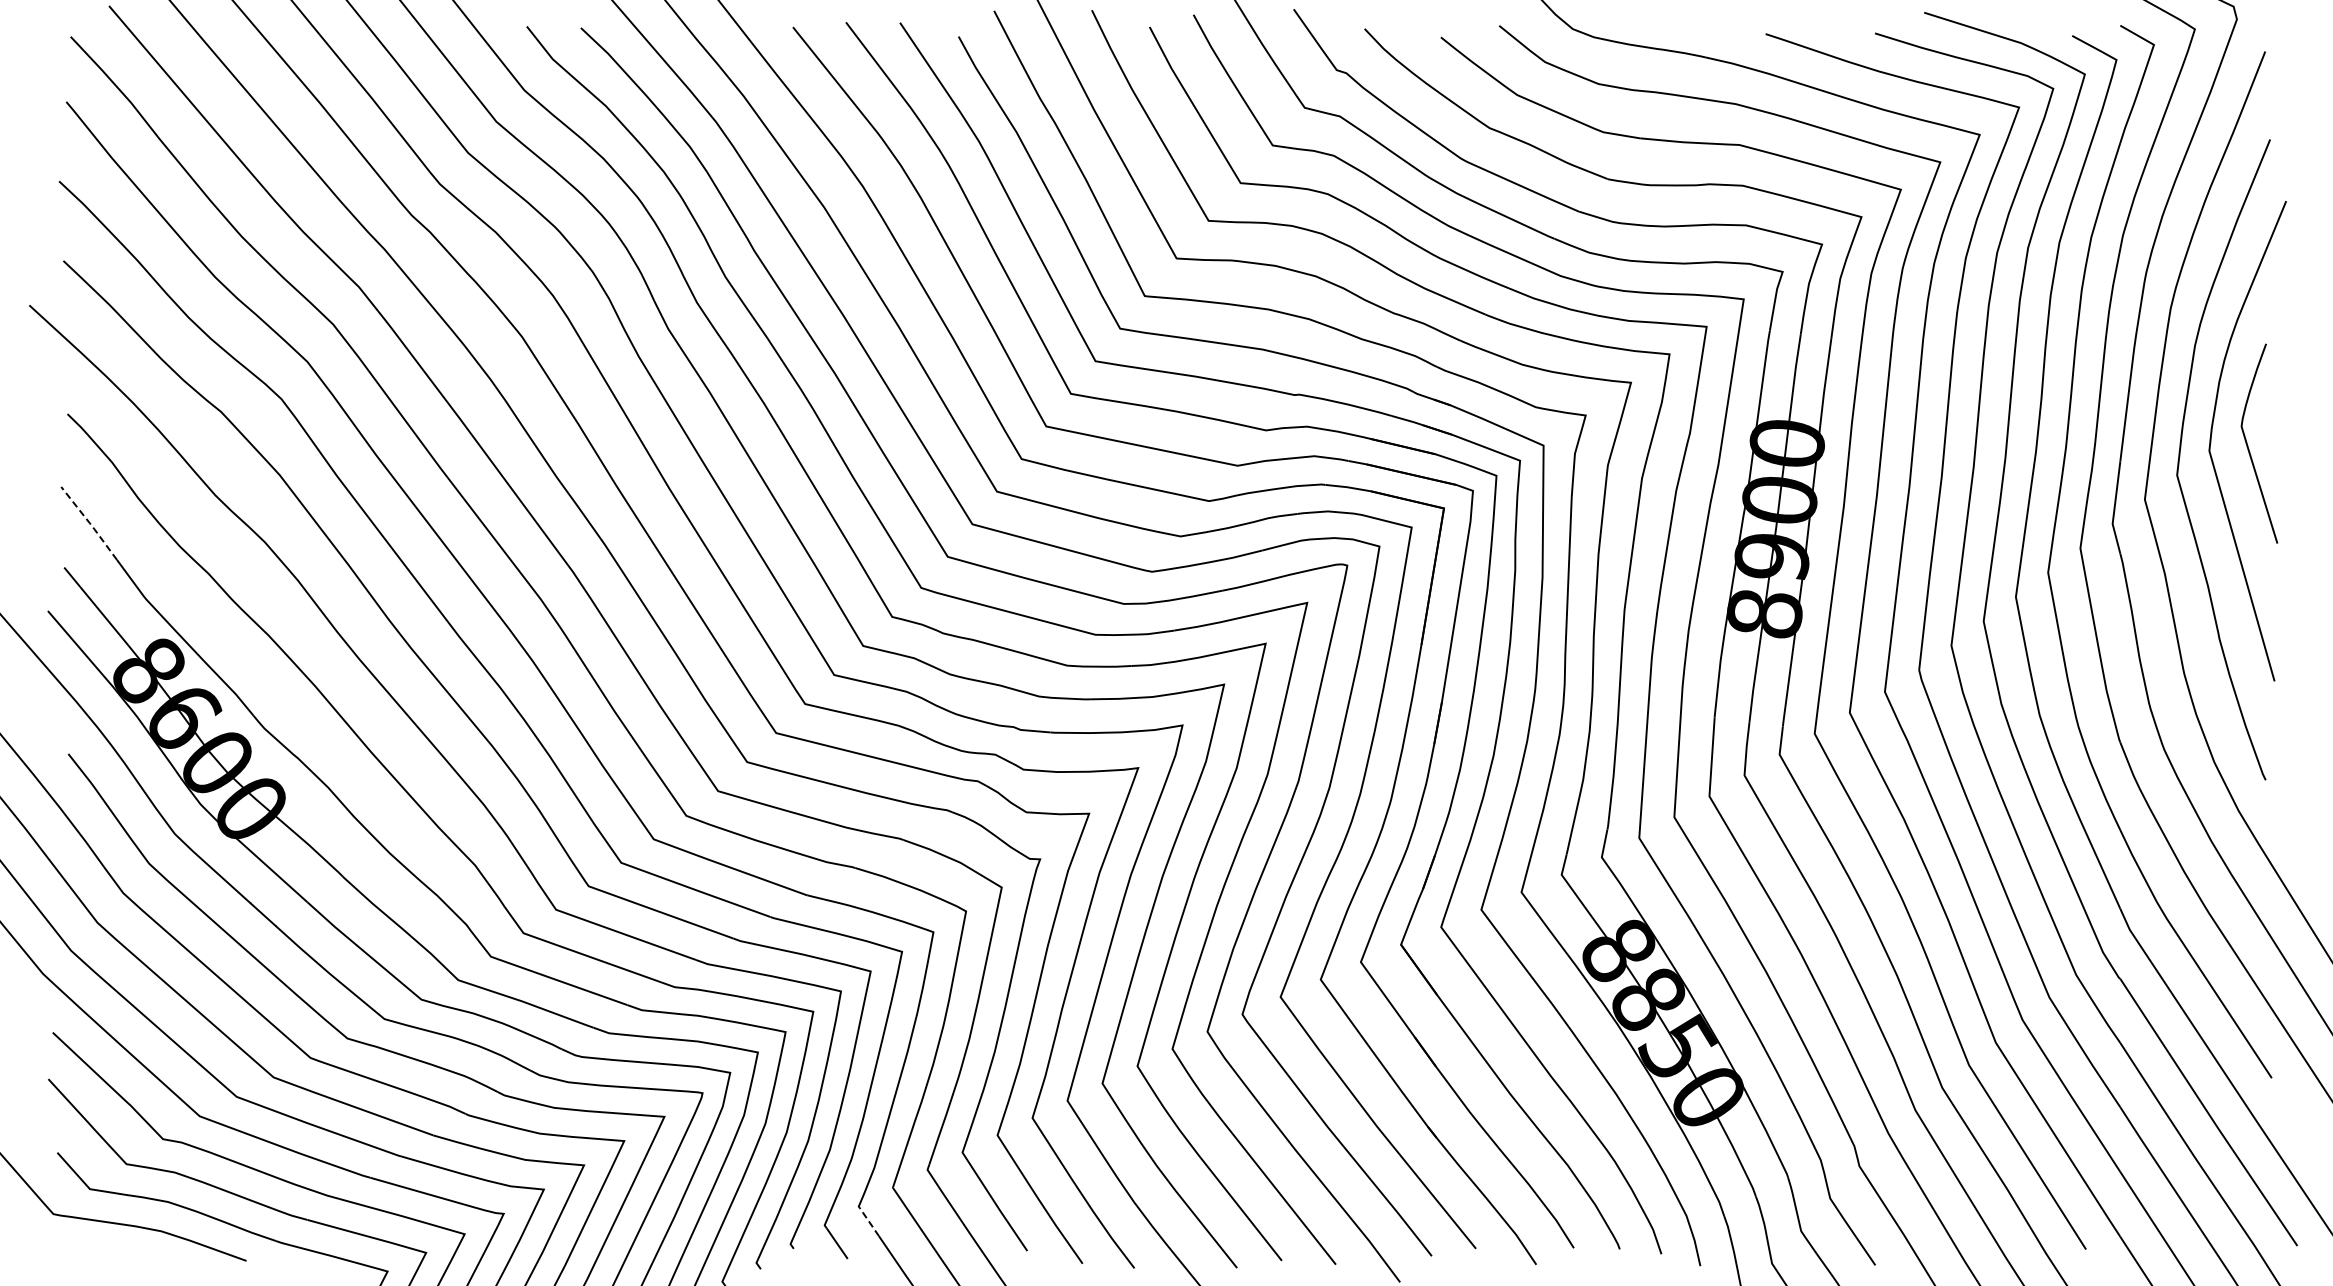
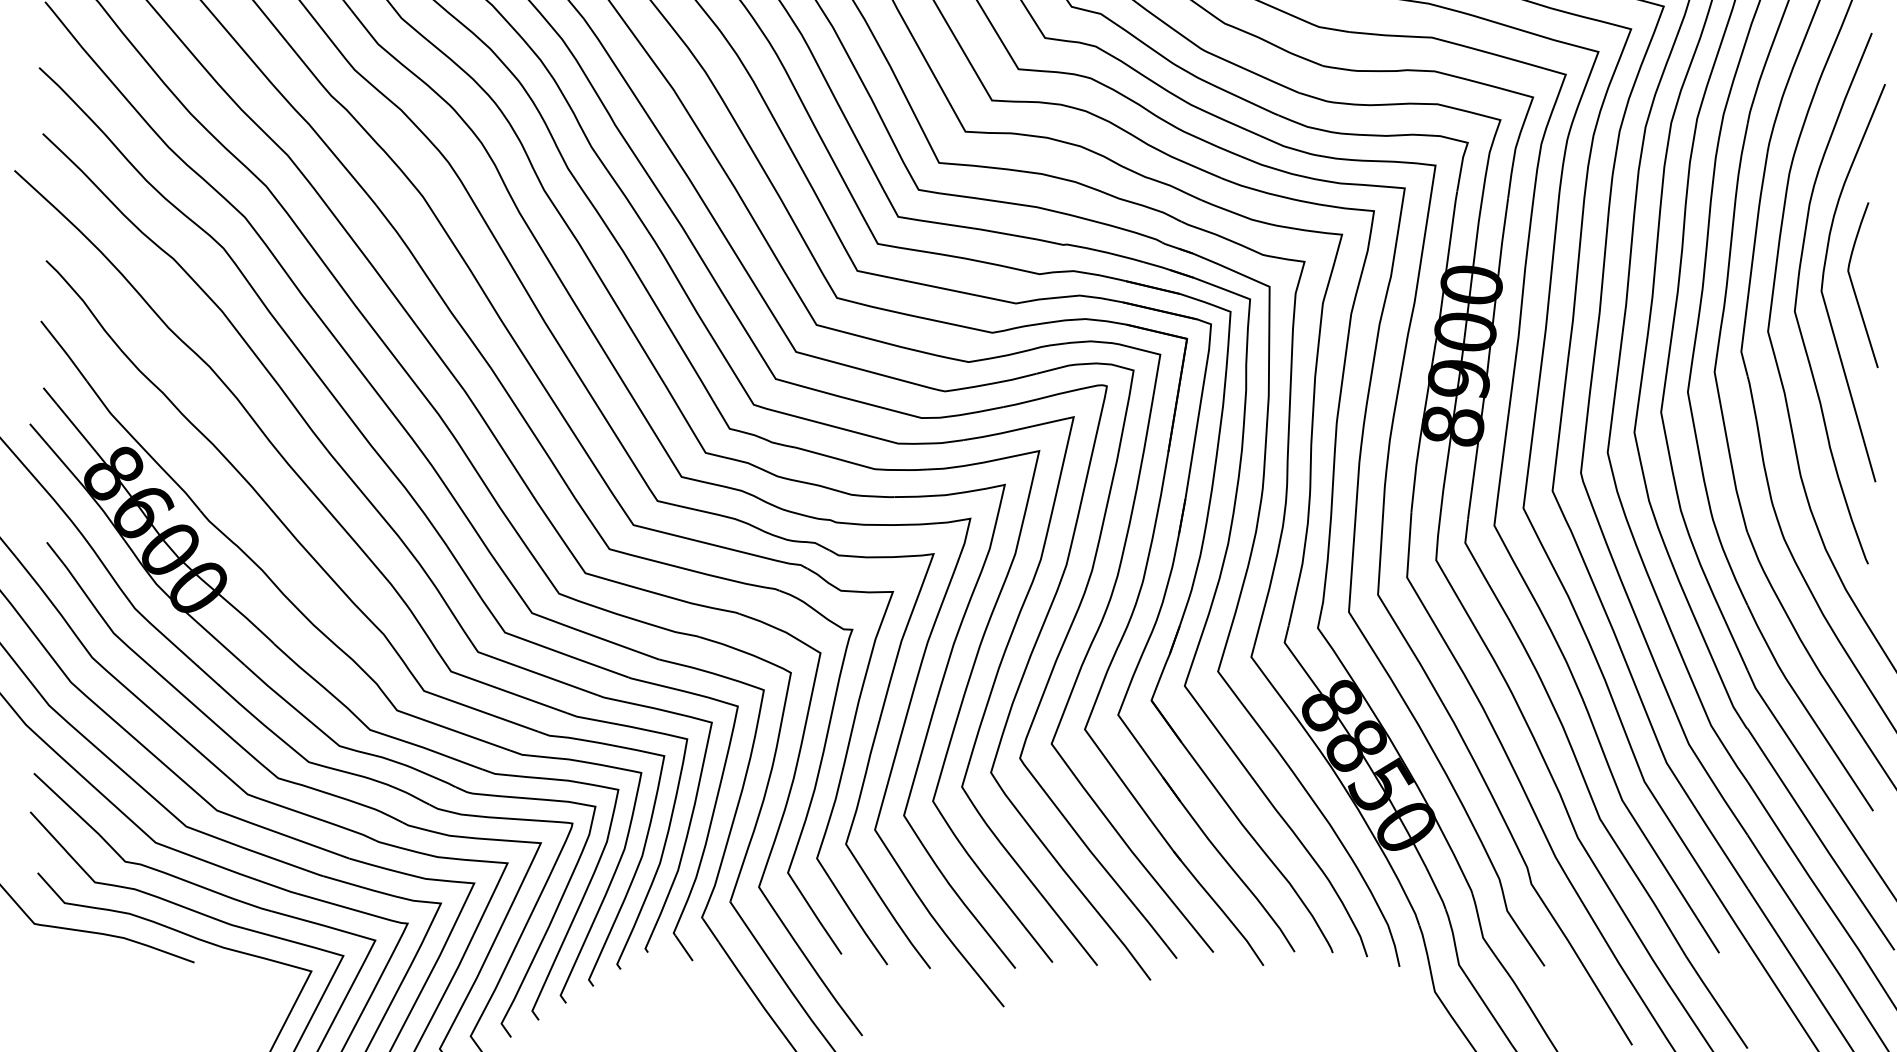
line: (89, 523) -> (64, 351), dashed -> solid
line: (869, 1222) -> (710, 930), dashed -> solid

